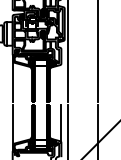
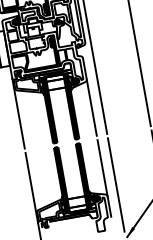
line: (61, 82) -> (91, 107), added

